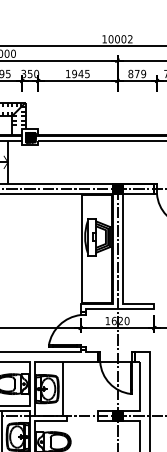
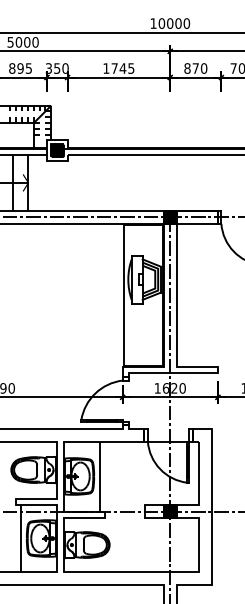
text: (130, 39) -> (186, 23), 10002 -> 10000
text: (74, 73) -> (114, 68), 1945 -> 1745
text: (143, 73) -> (203, 68), 879 -> 870

